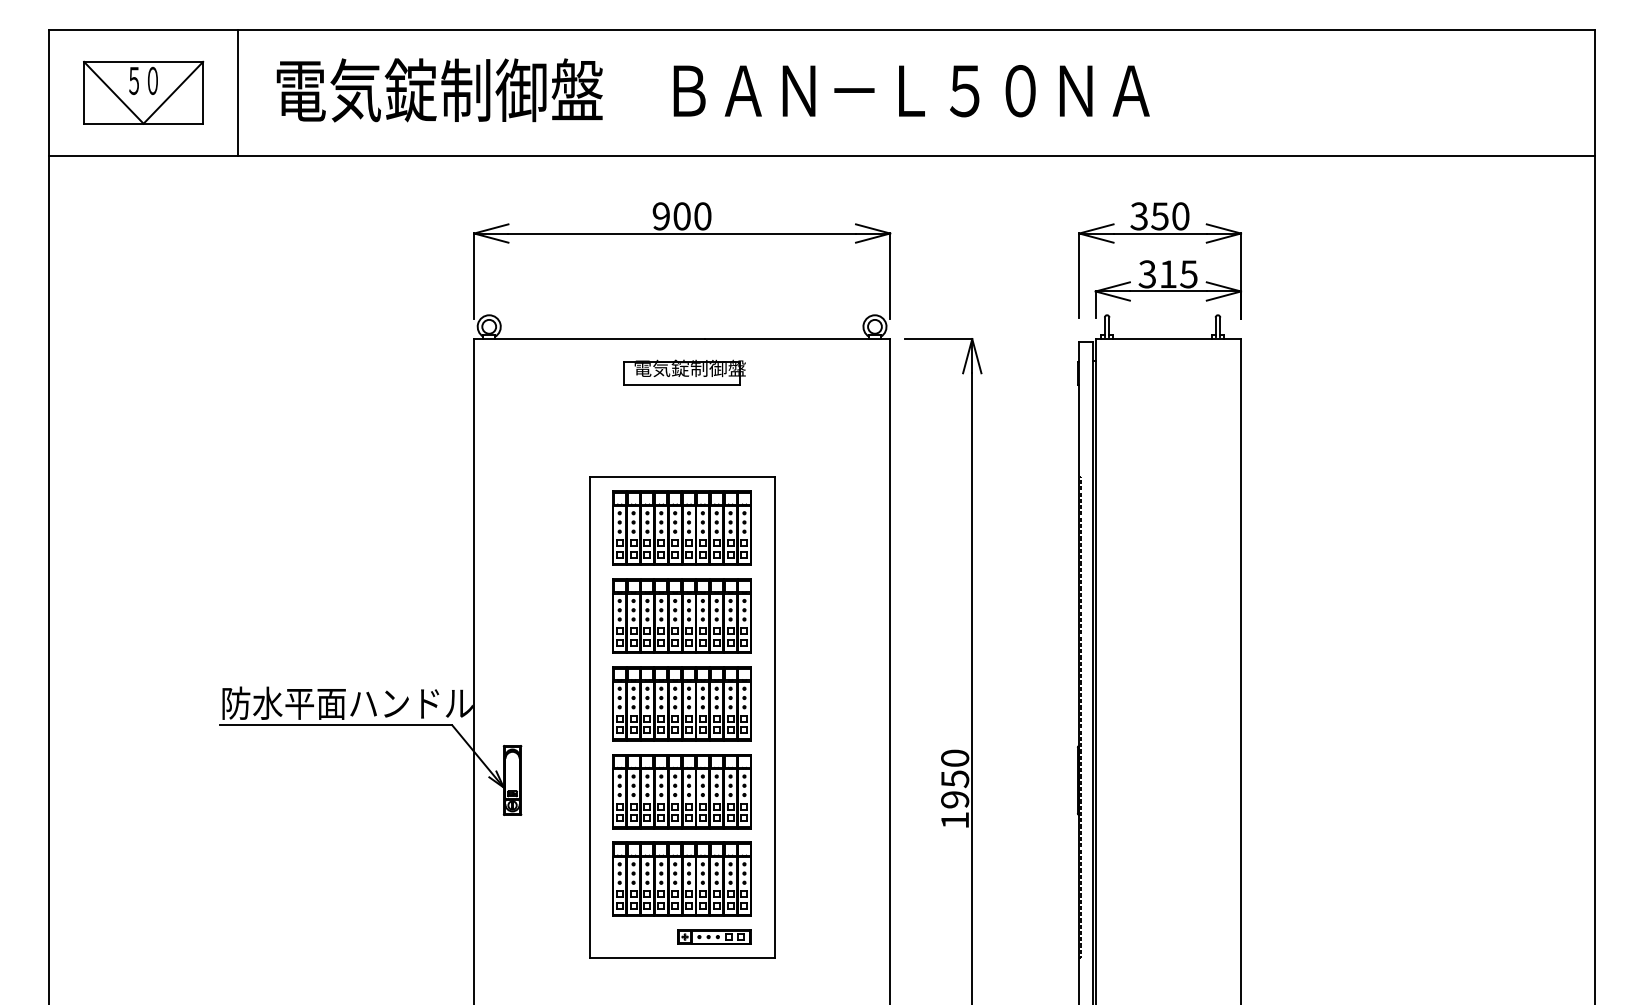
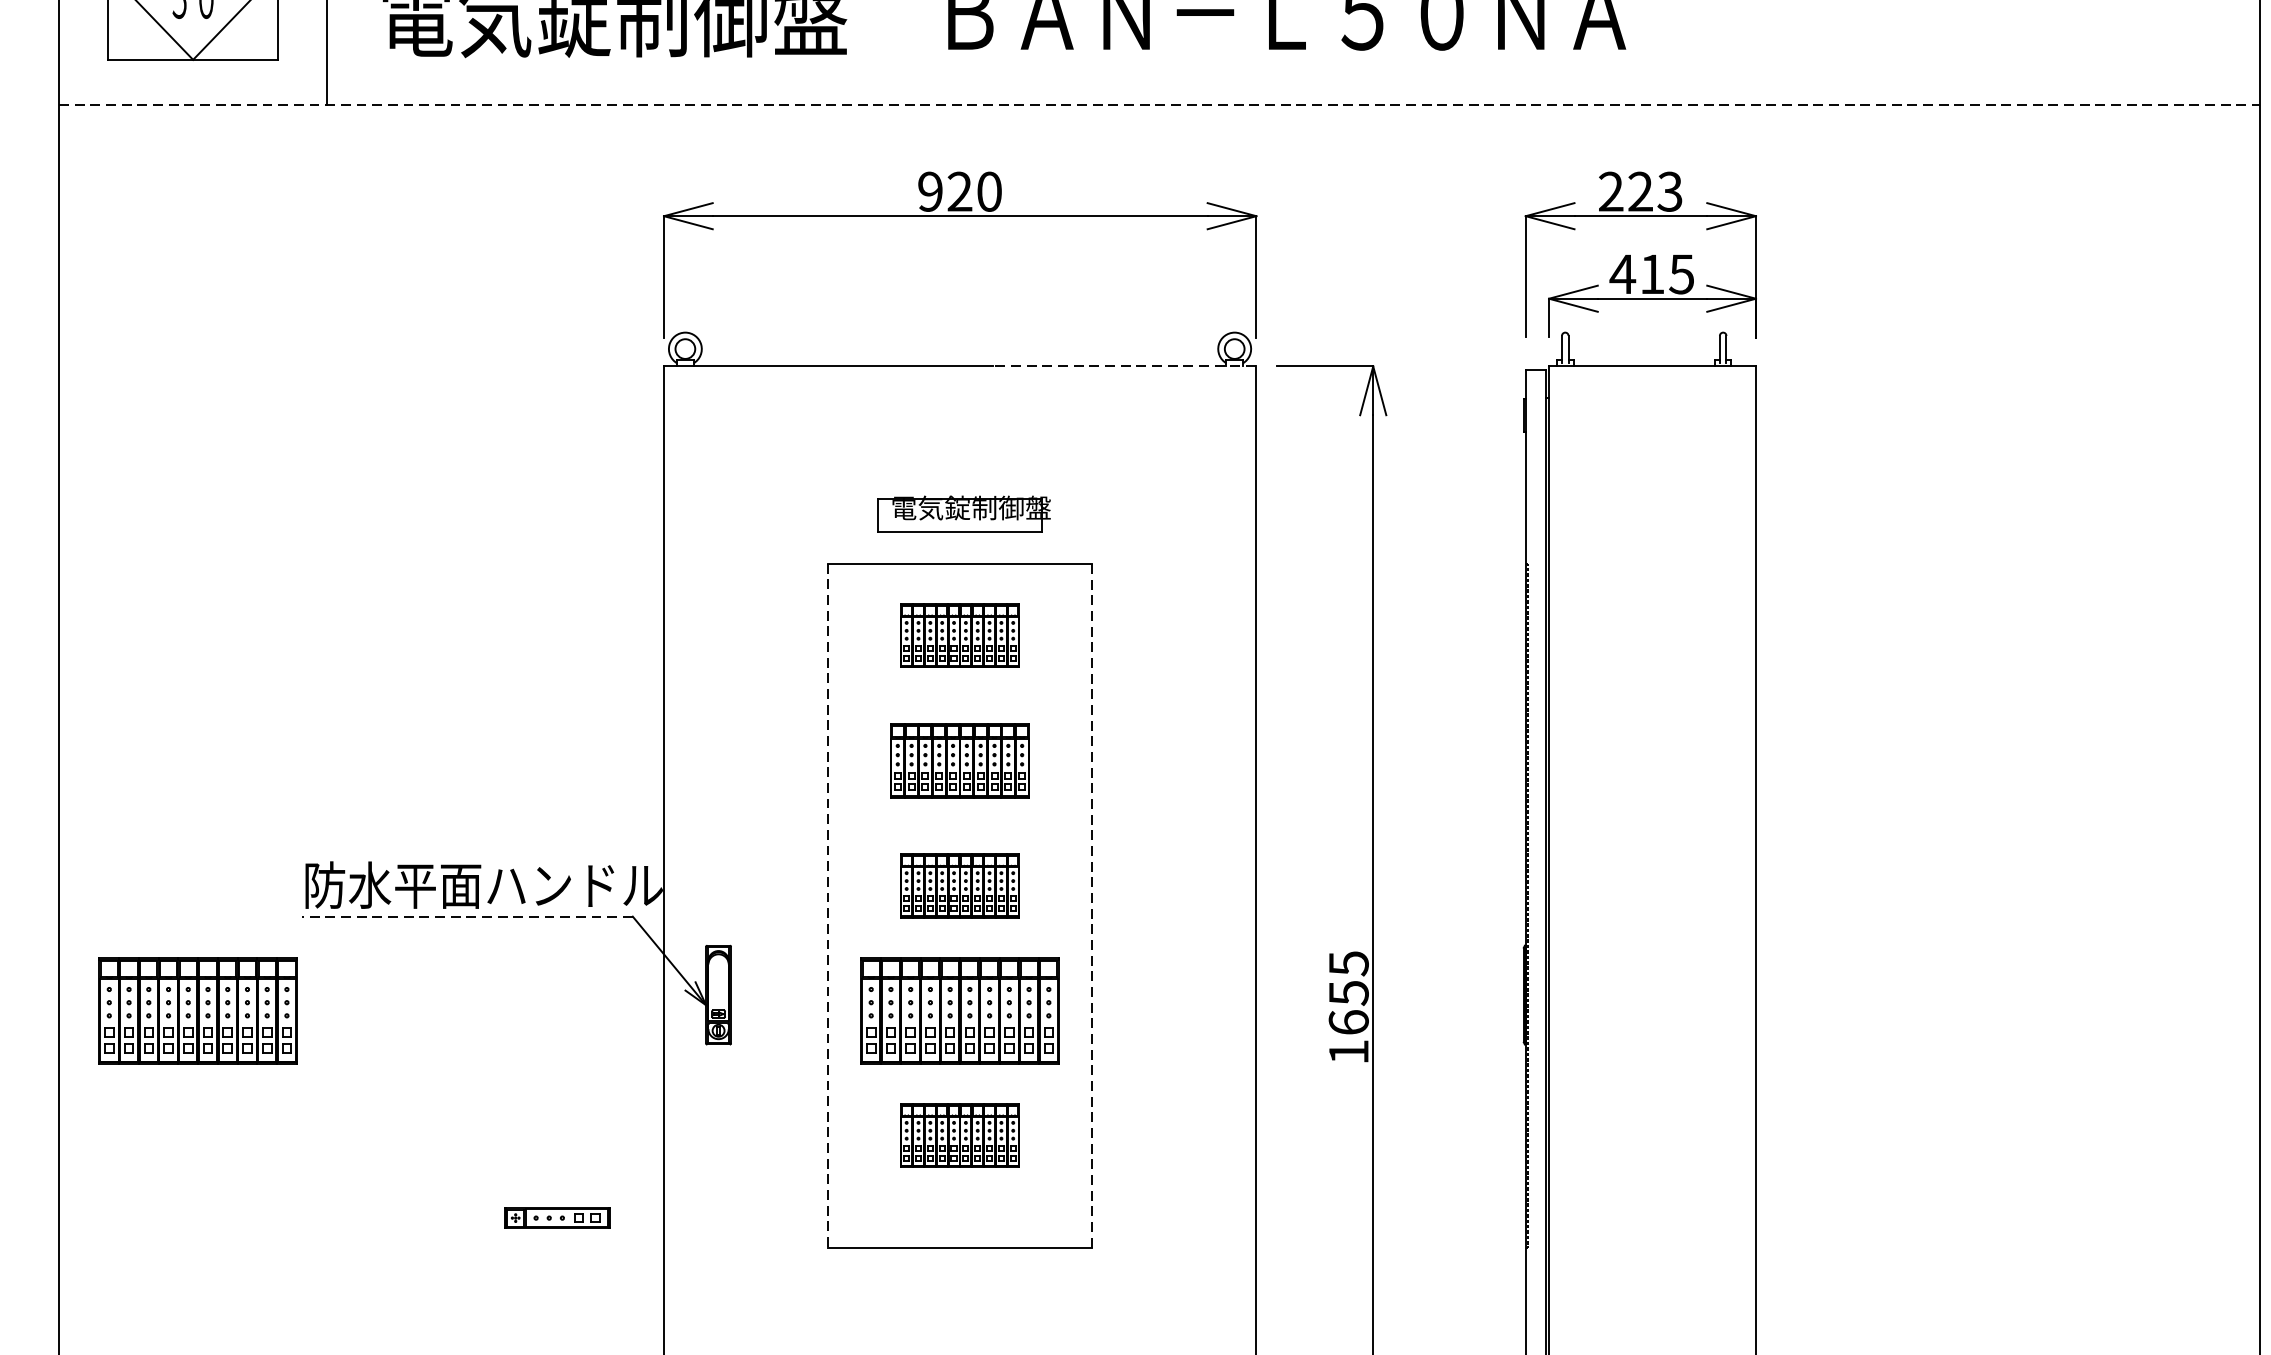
line: (822, 155) -> (1159, 105), solid -> dashed
text: (681, 216) -> (959, 191), 900 -> 920
text: (1159, 216) -> (1639, 191), 350 -> 223
text: (1147, 274) -> (1622, 274), 315 -> 415
line: (797, 338) -> (1124, 365), solid -> dashed
part: (684, 372) -> (963, 513), moved
part: (681, 527) -> (959, 634), size x0.6
part: (681, 615) -> (959, 760), size x0.7
part: (681, 703) -> (959, 885), size x0.6
line: (774, 717) -> (1091, 905), solid -> dashed
line: (589, 718) -> (828, 906), solid -> dashed
line: (335, 725) -> (466, 916), solid -> dashed
text: (955, 778) -> (1349, 992), 1950 -> 1655
part: (146, 791) -> (197, 1010), added
part: (681, 878) -> (959, 1134), size x0.6
part: (714, 936) -> (557, 1217), moved

